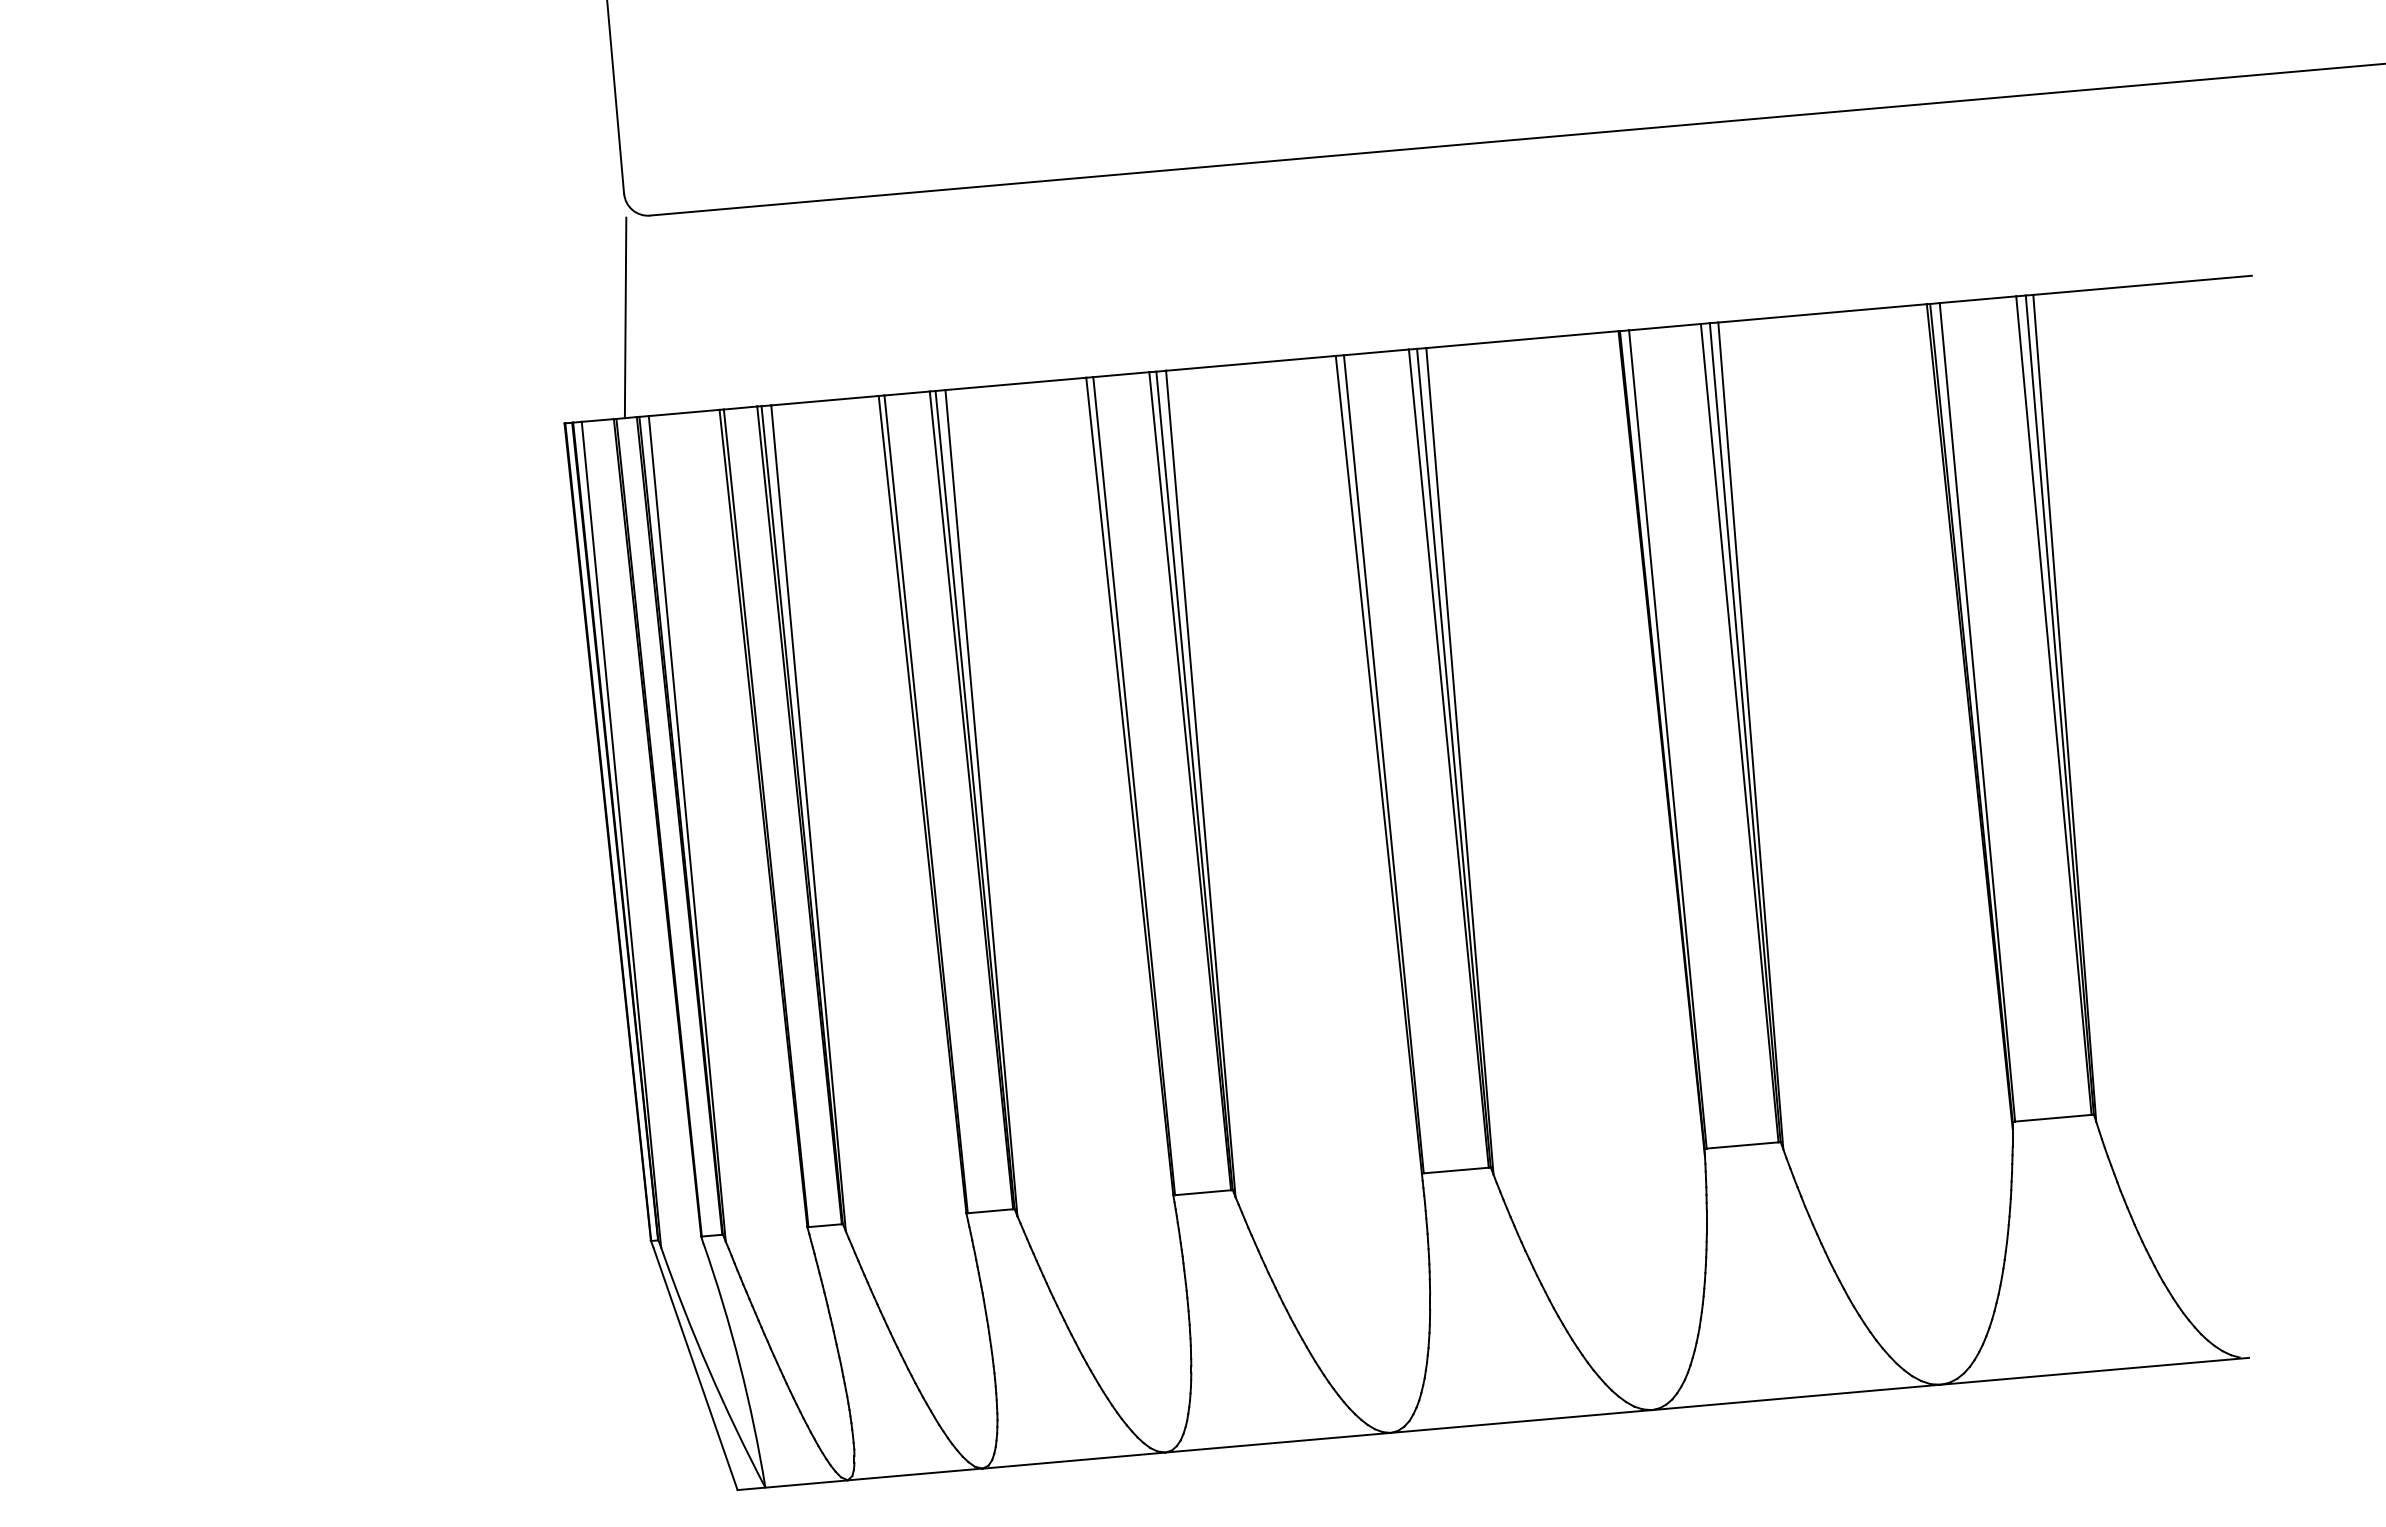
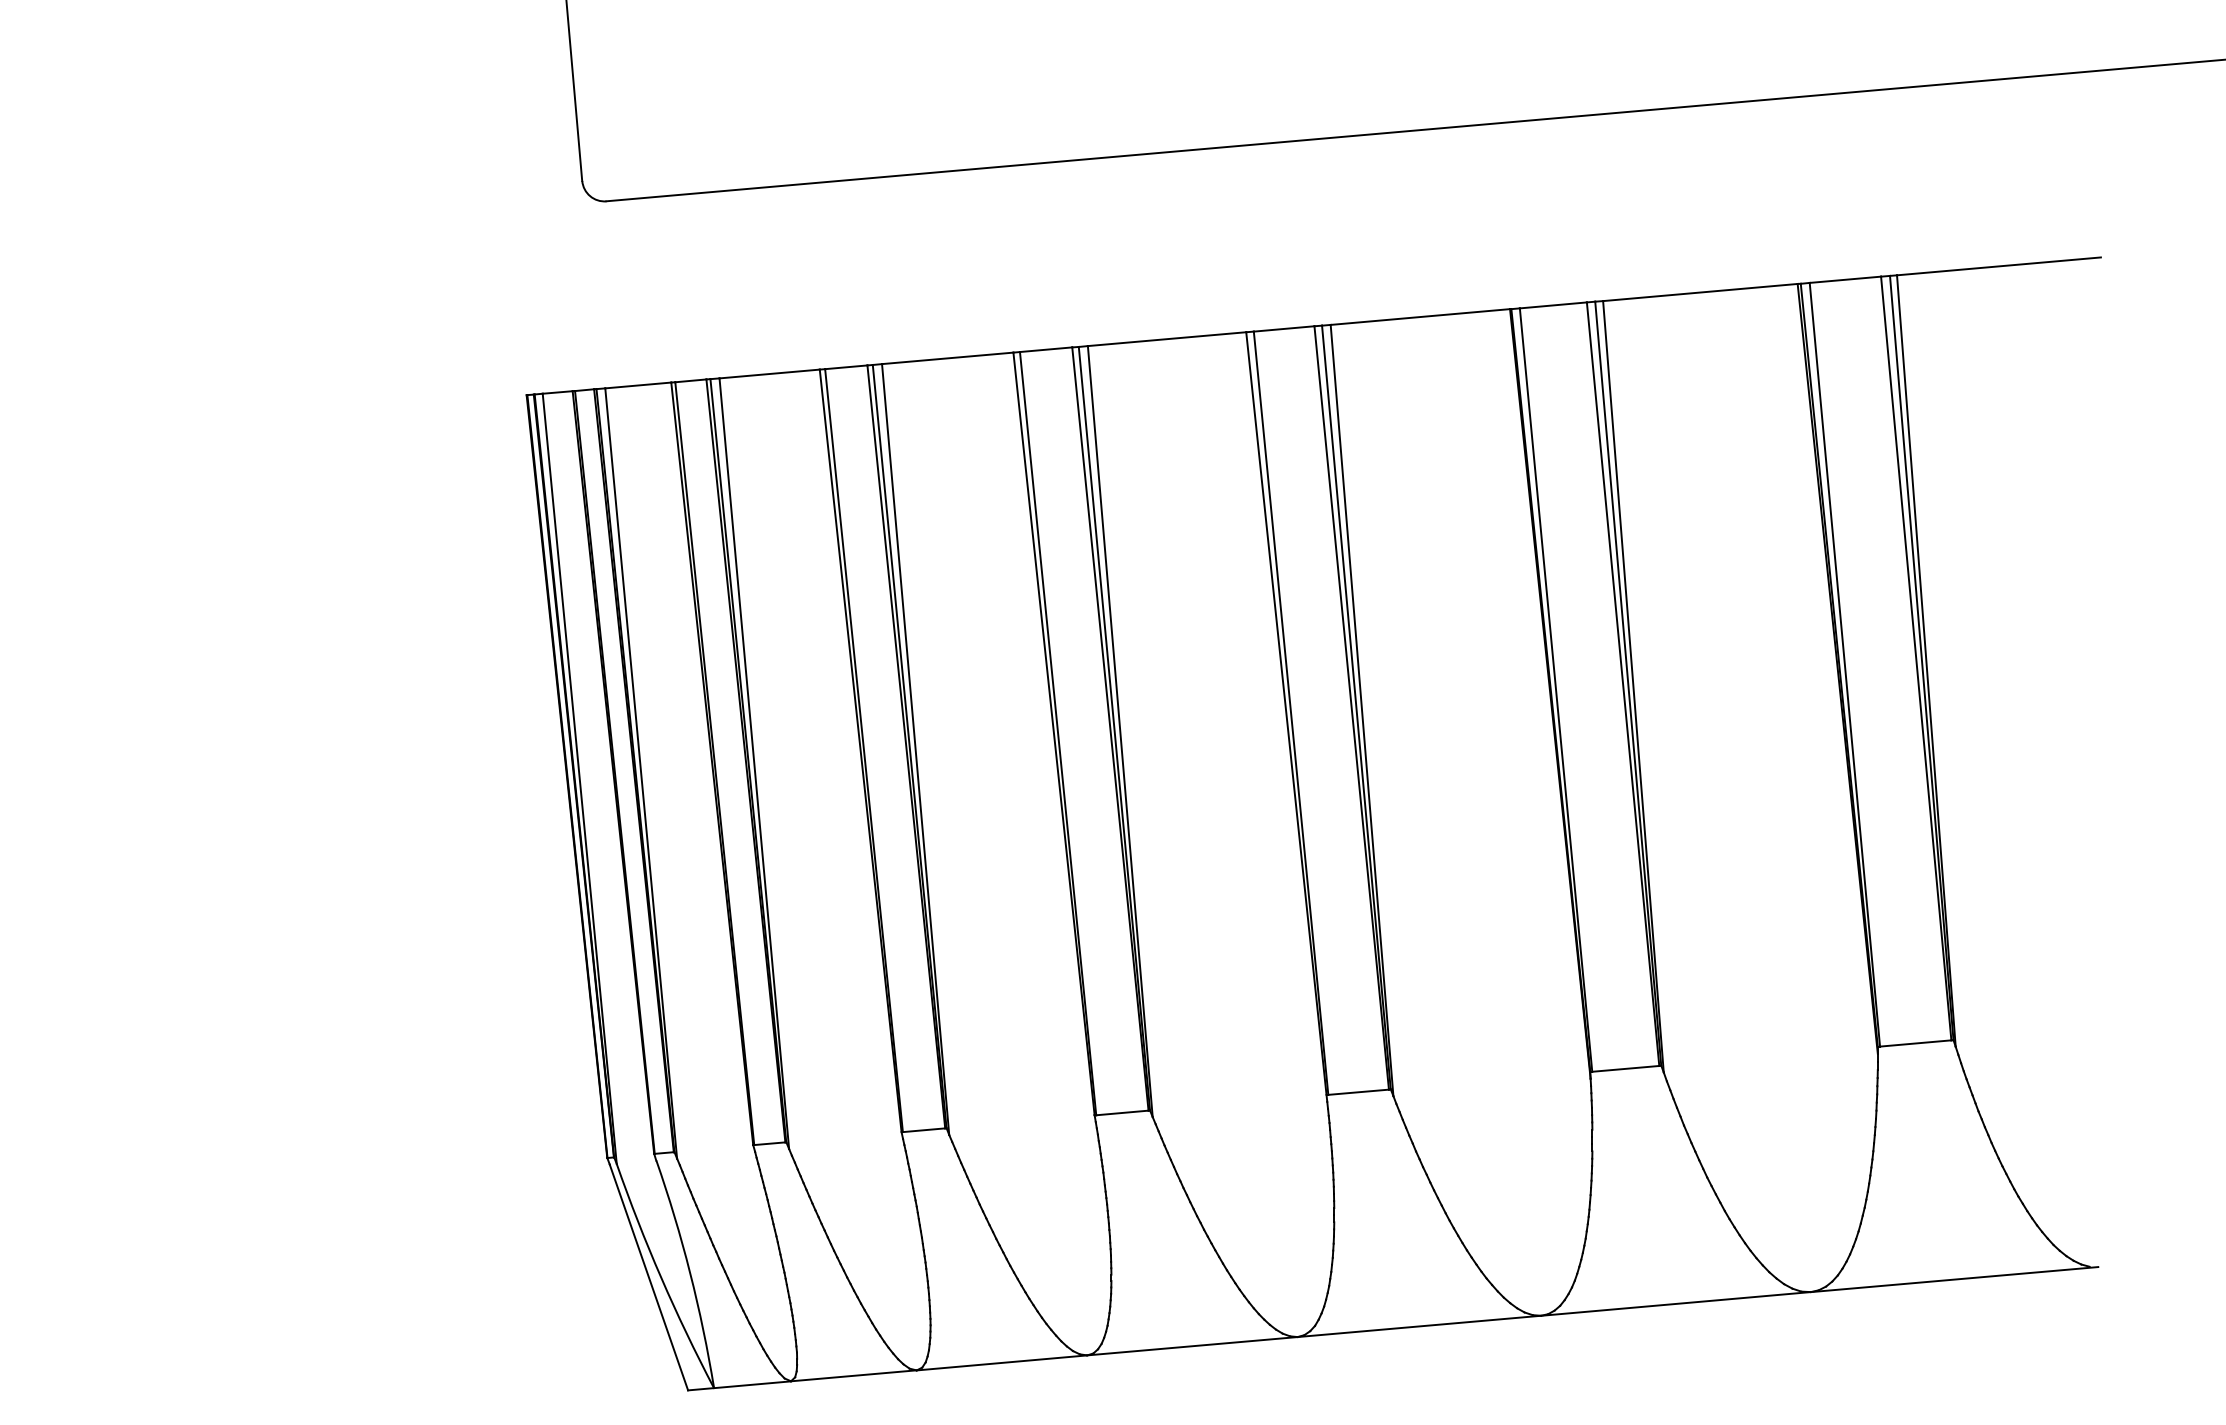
line: (625, 317) -> (583, 296), removed

